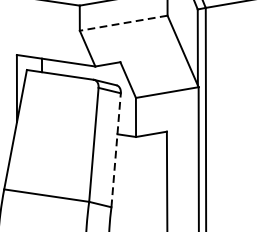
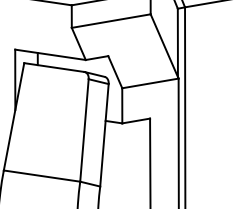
line: (122, 23) -> (110, 21), dashed -> solid
line: (116, 149) -> (104, 134), dashed -> solid

